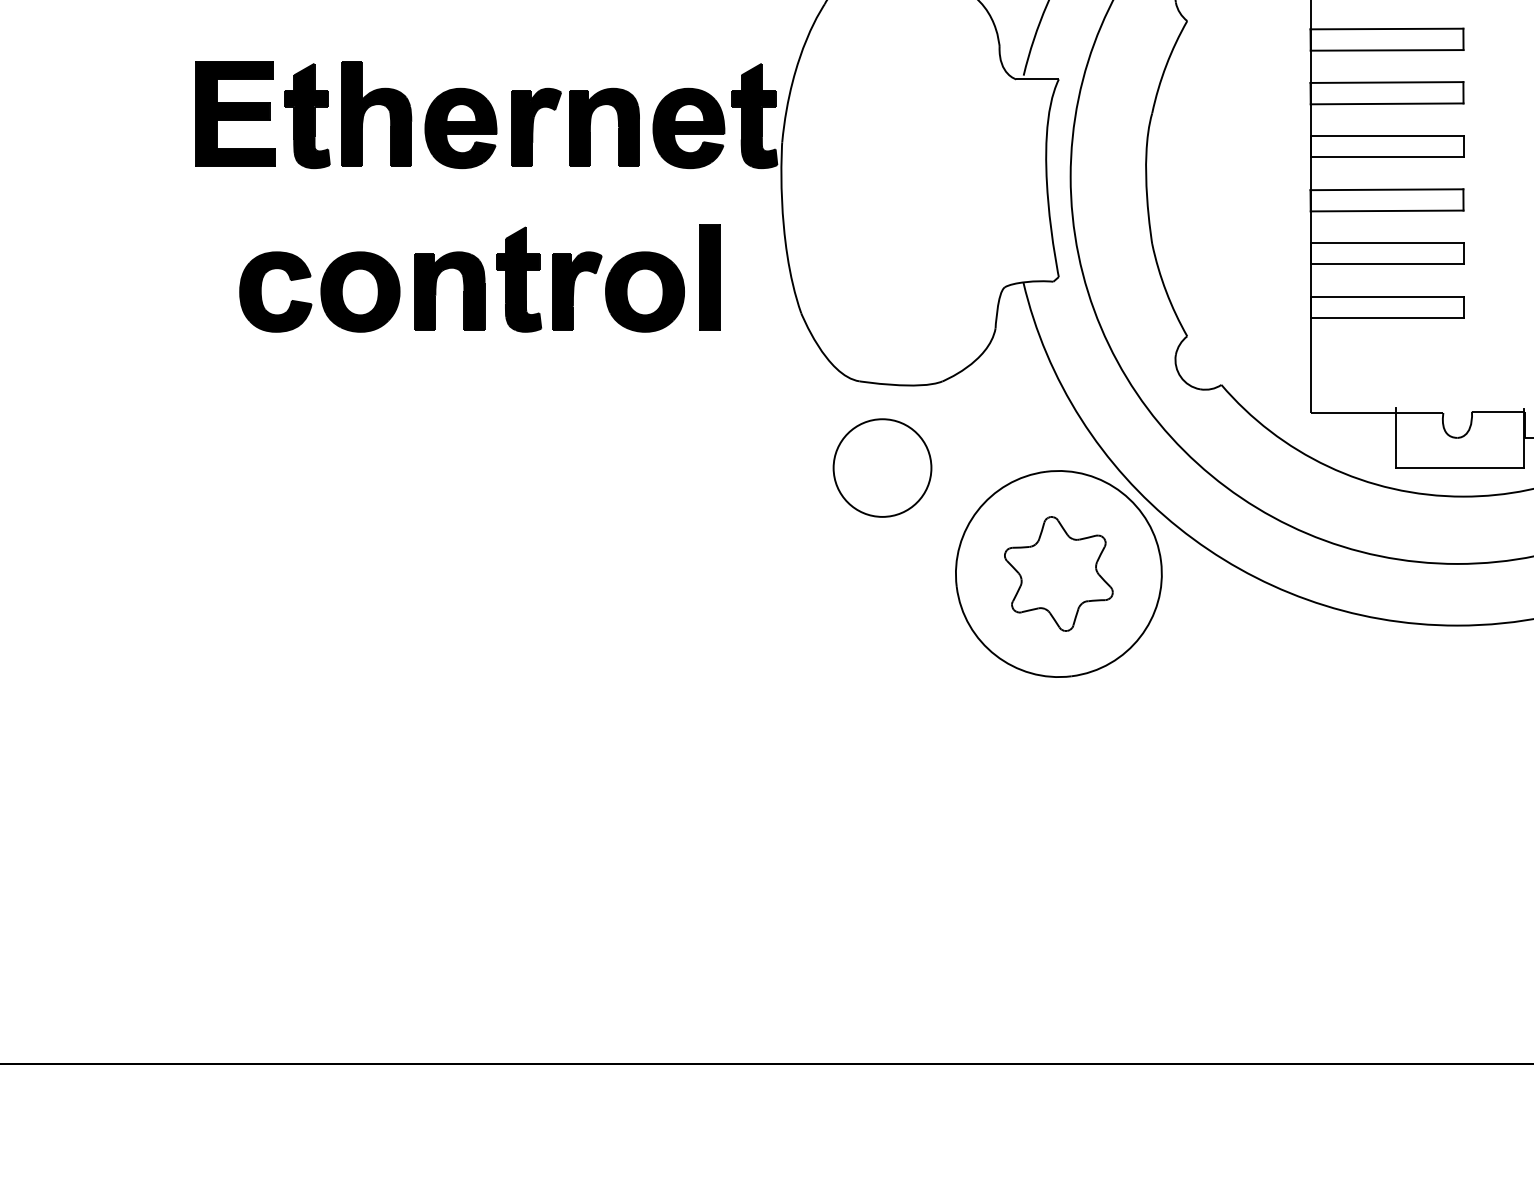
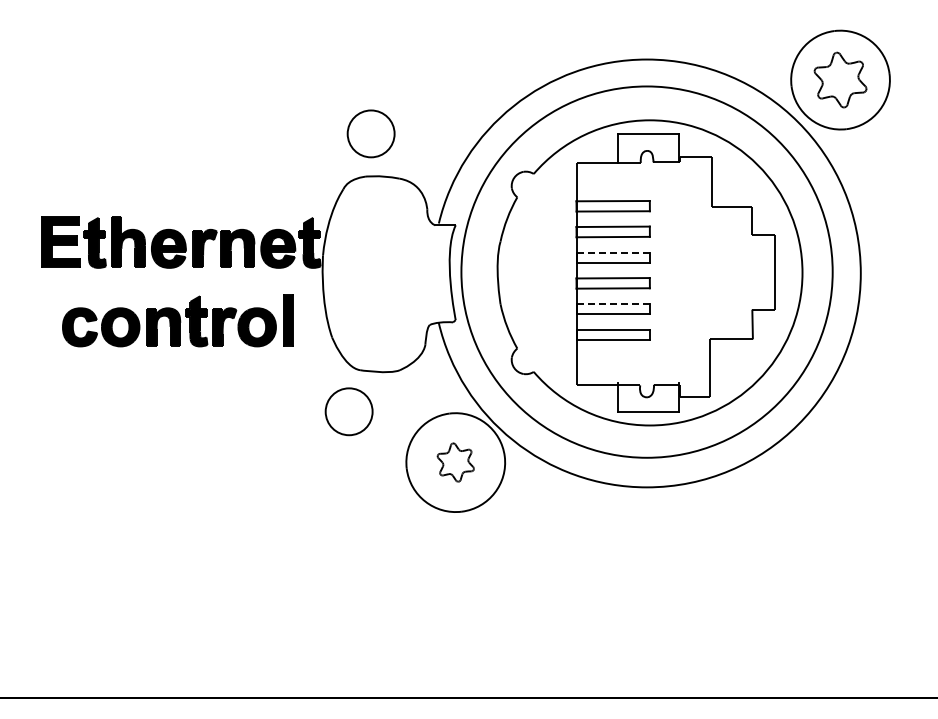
line: (1387, 136) -> (613, 252), solid -> dashed
line: (1387, 242) -> (613, 303), solid -> dashed
part: (881, 467) -> (348, 411), moved
part: (1058, 573) -> (455, 462), size x0.7

